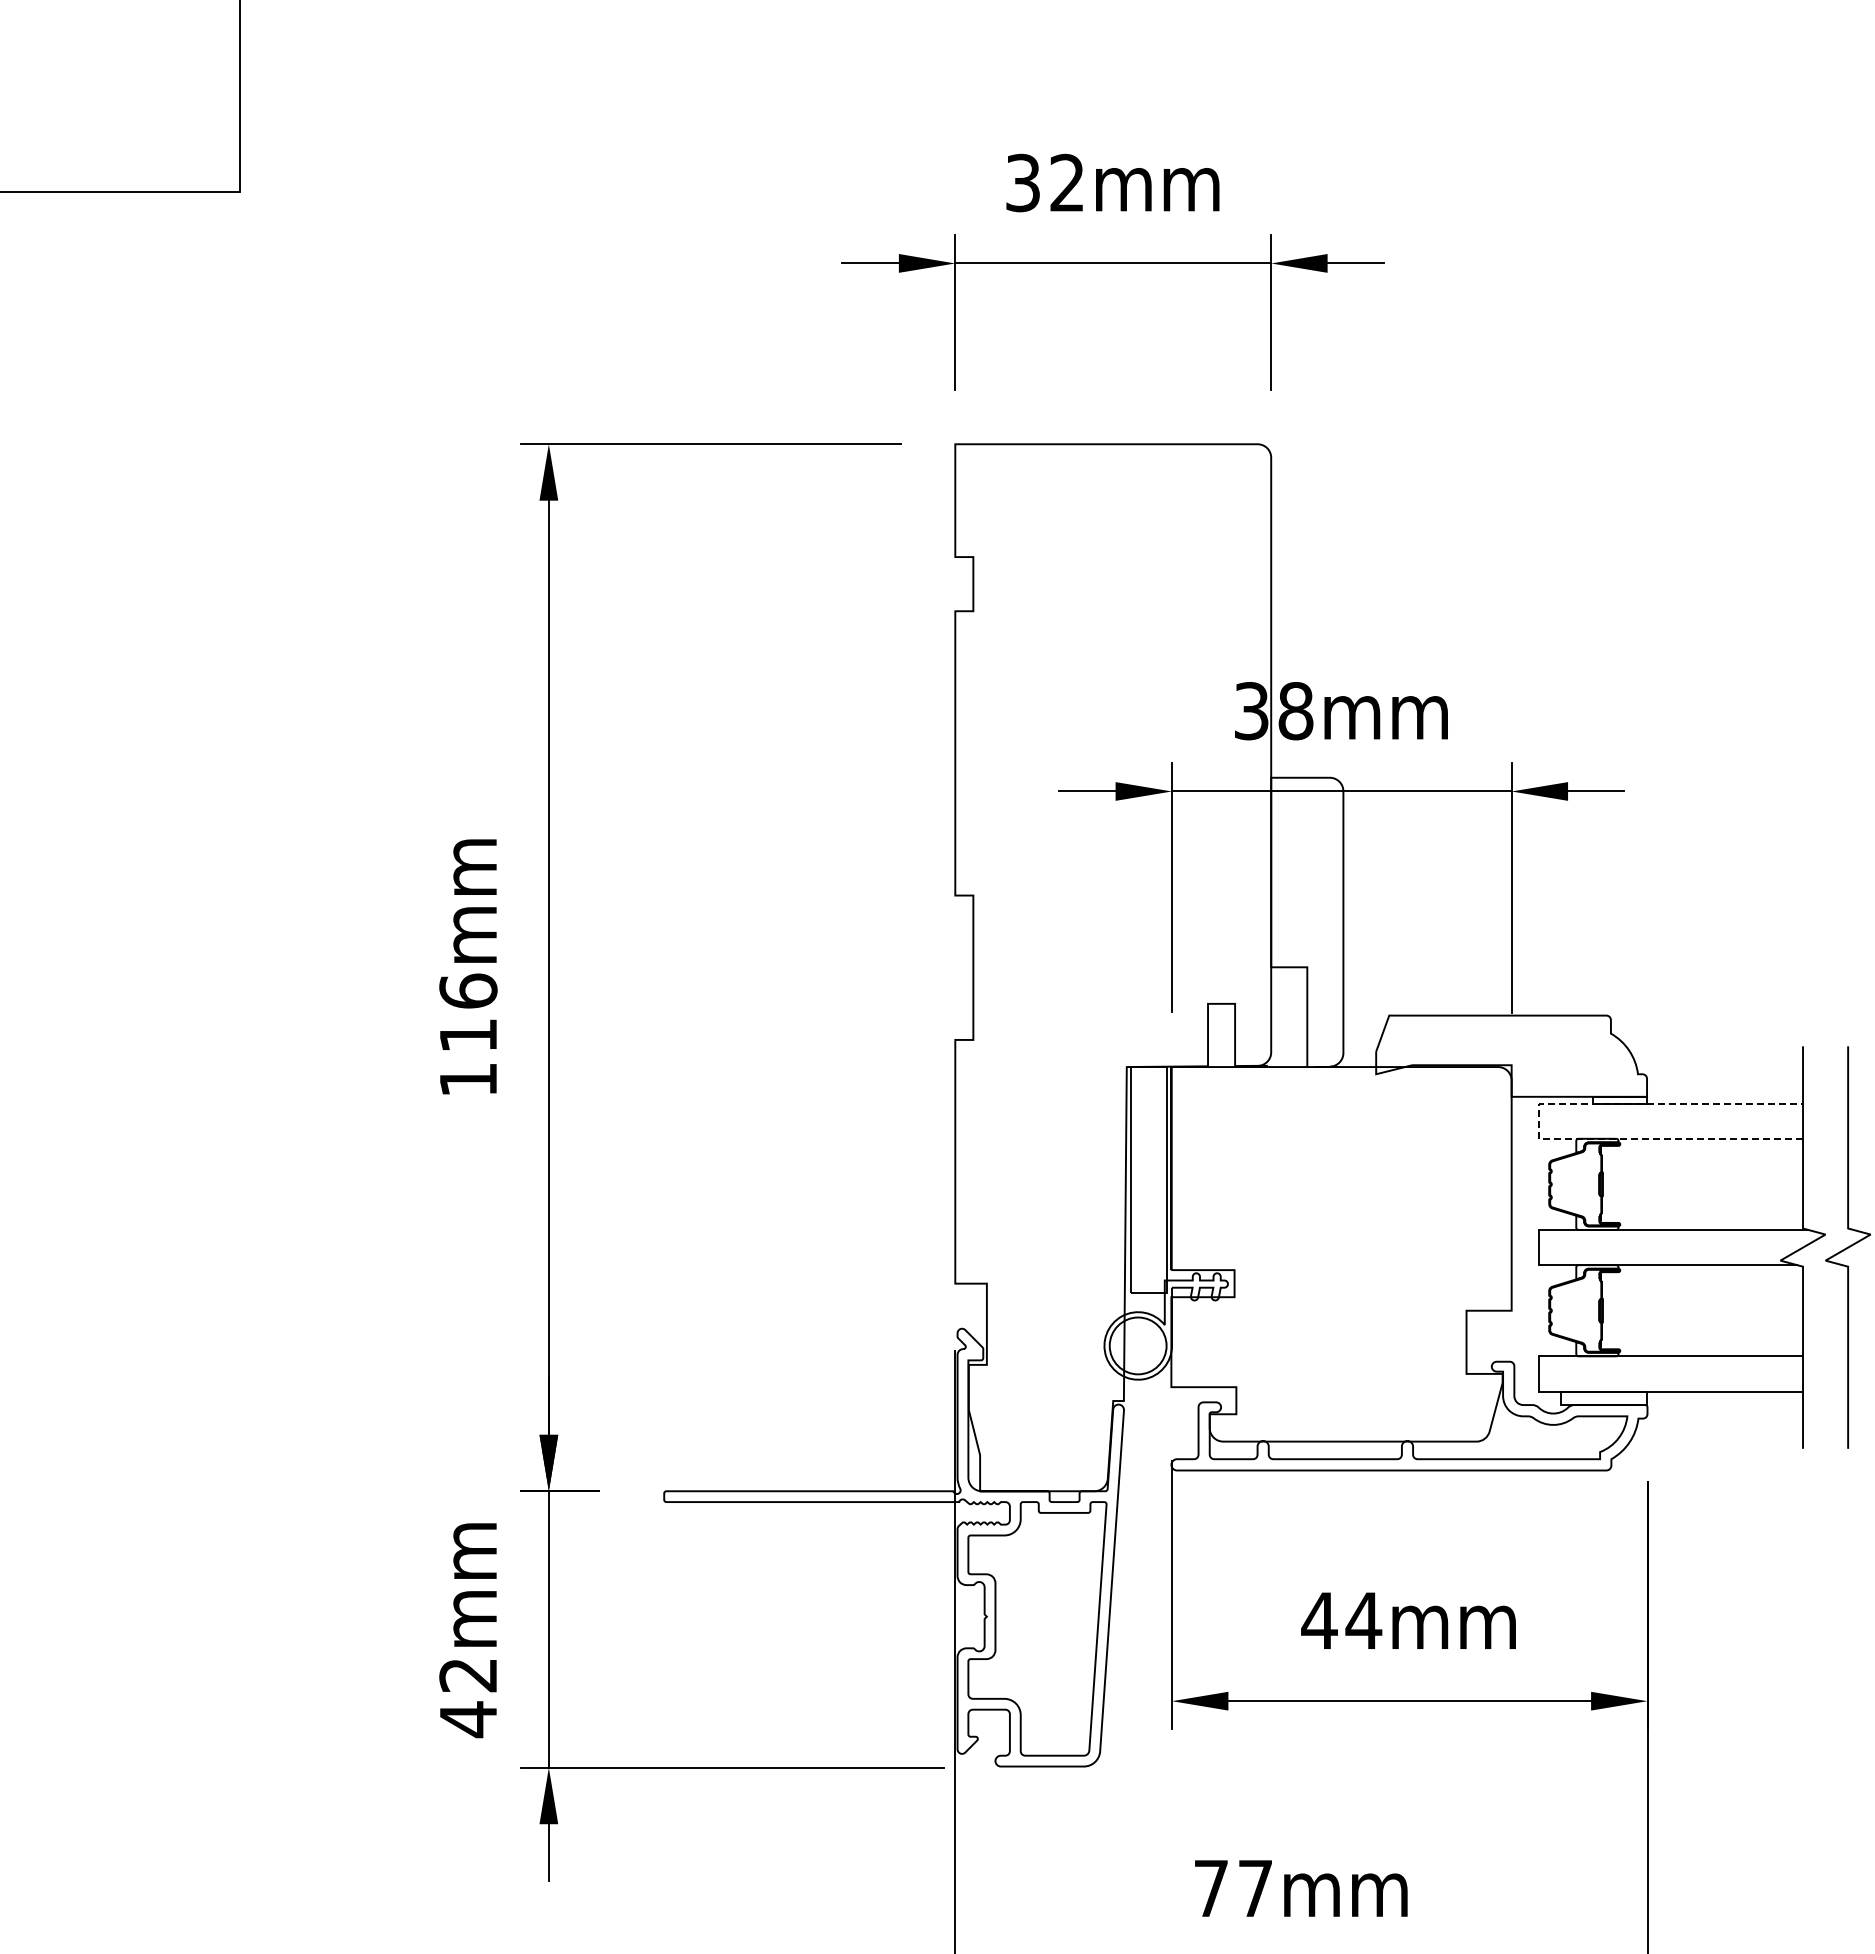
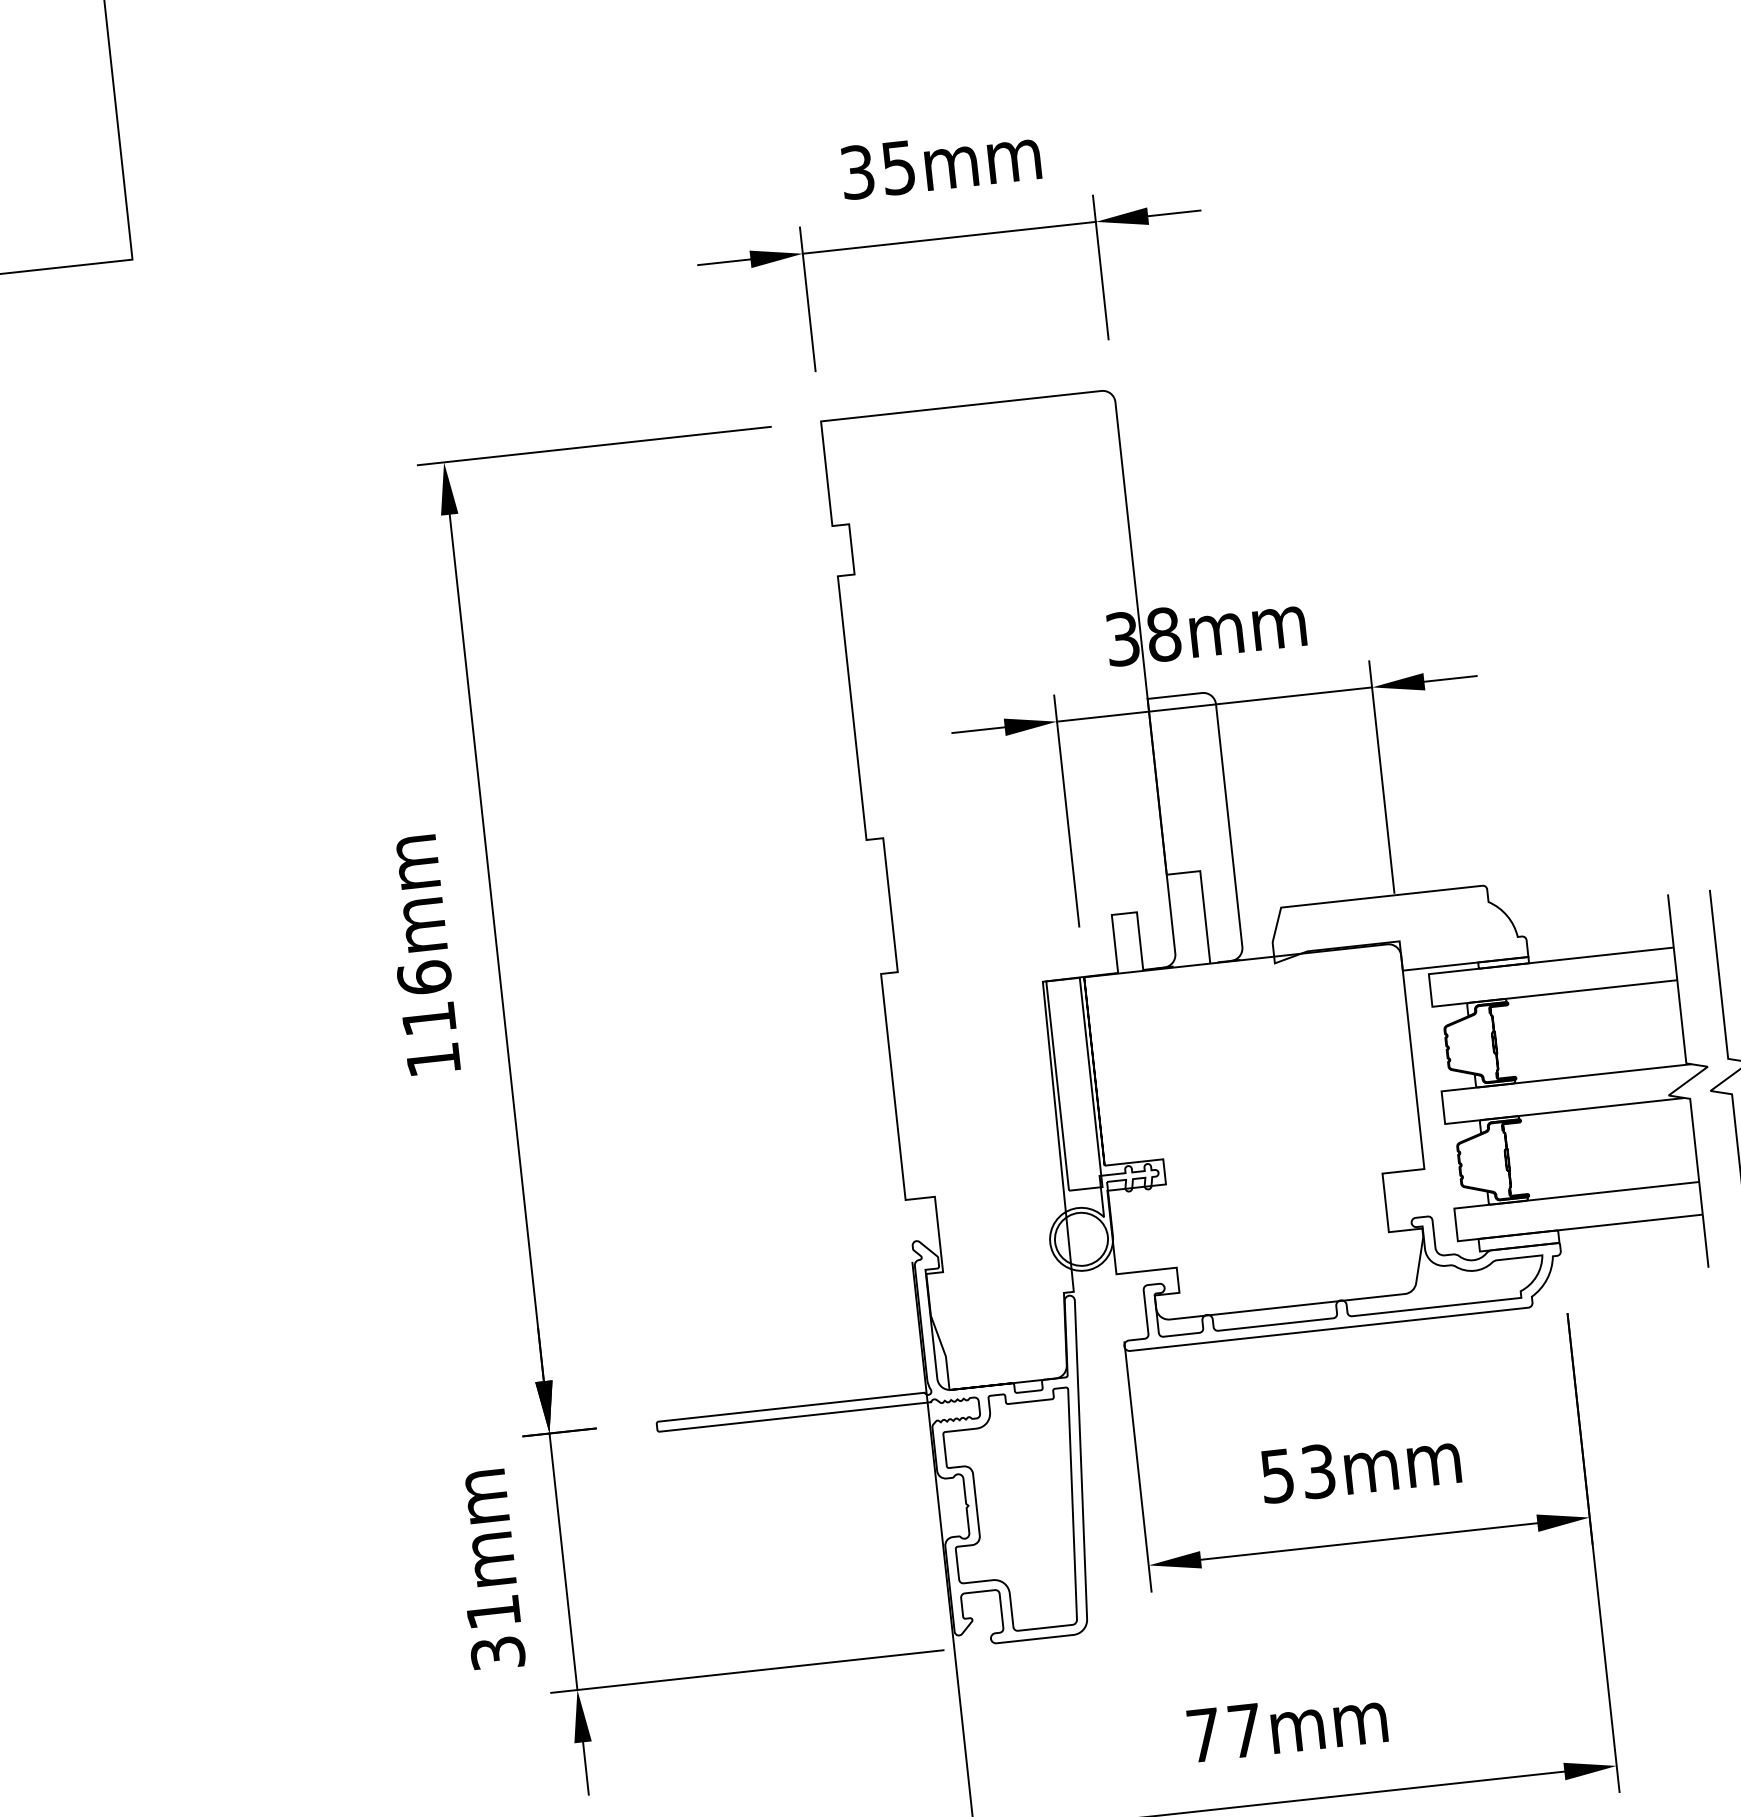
text: (1066, 182) -> (897, 167), 32mm -> 35mm
line: (1539, 1121) -> (1431, 990), dashed -> solid
text: (1341, 1620) -> (1297, 1473), 44mm -> 53mm
text: (468, 1698) -> (495, 1633), 42mm -> 31mm

